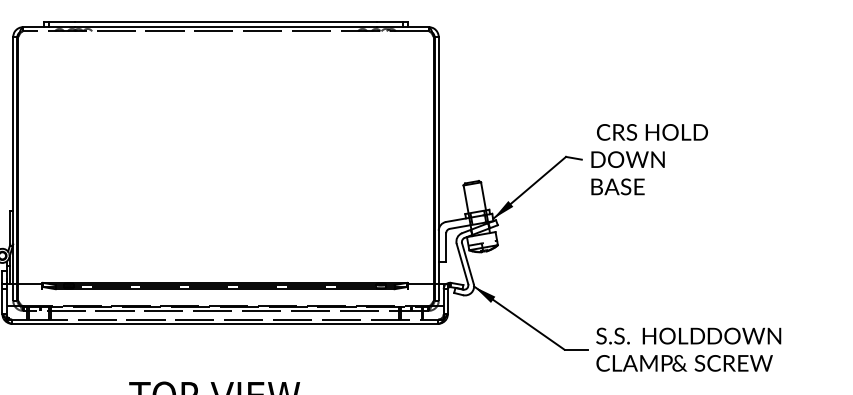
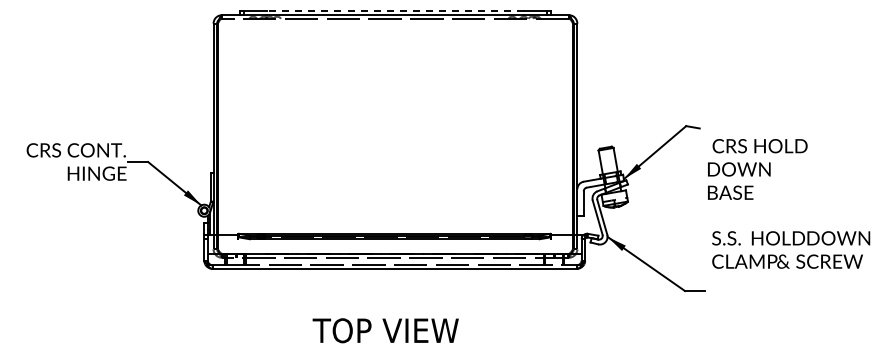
line: (226, 21) -> (395, 10), solid -> dashed
text: (649, 159) -> (757, 169), moved
text: (689, 349) -> (791, 249), moved

